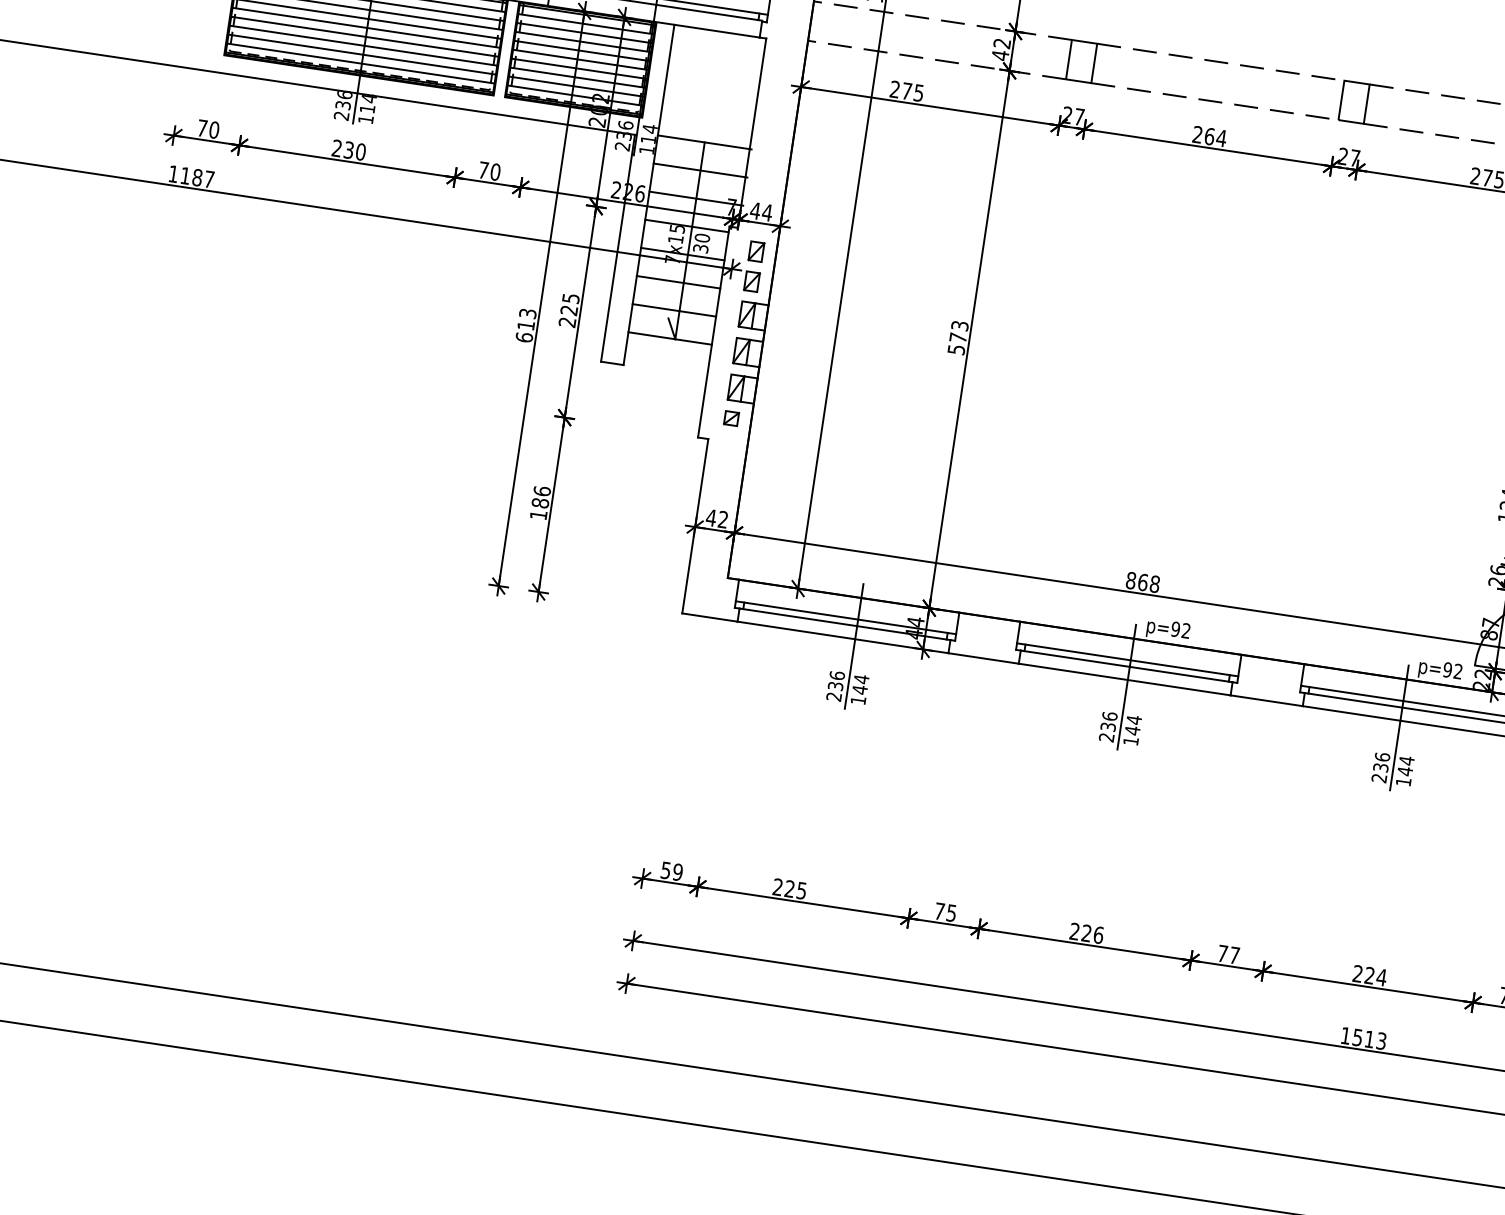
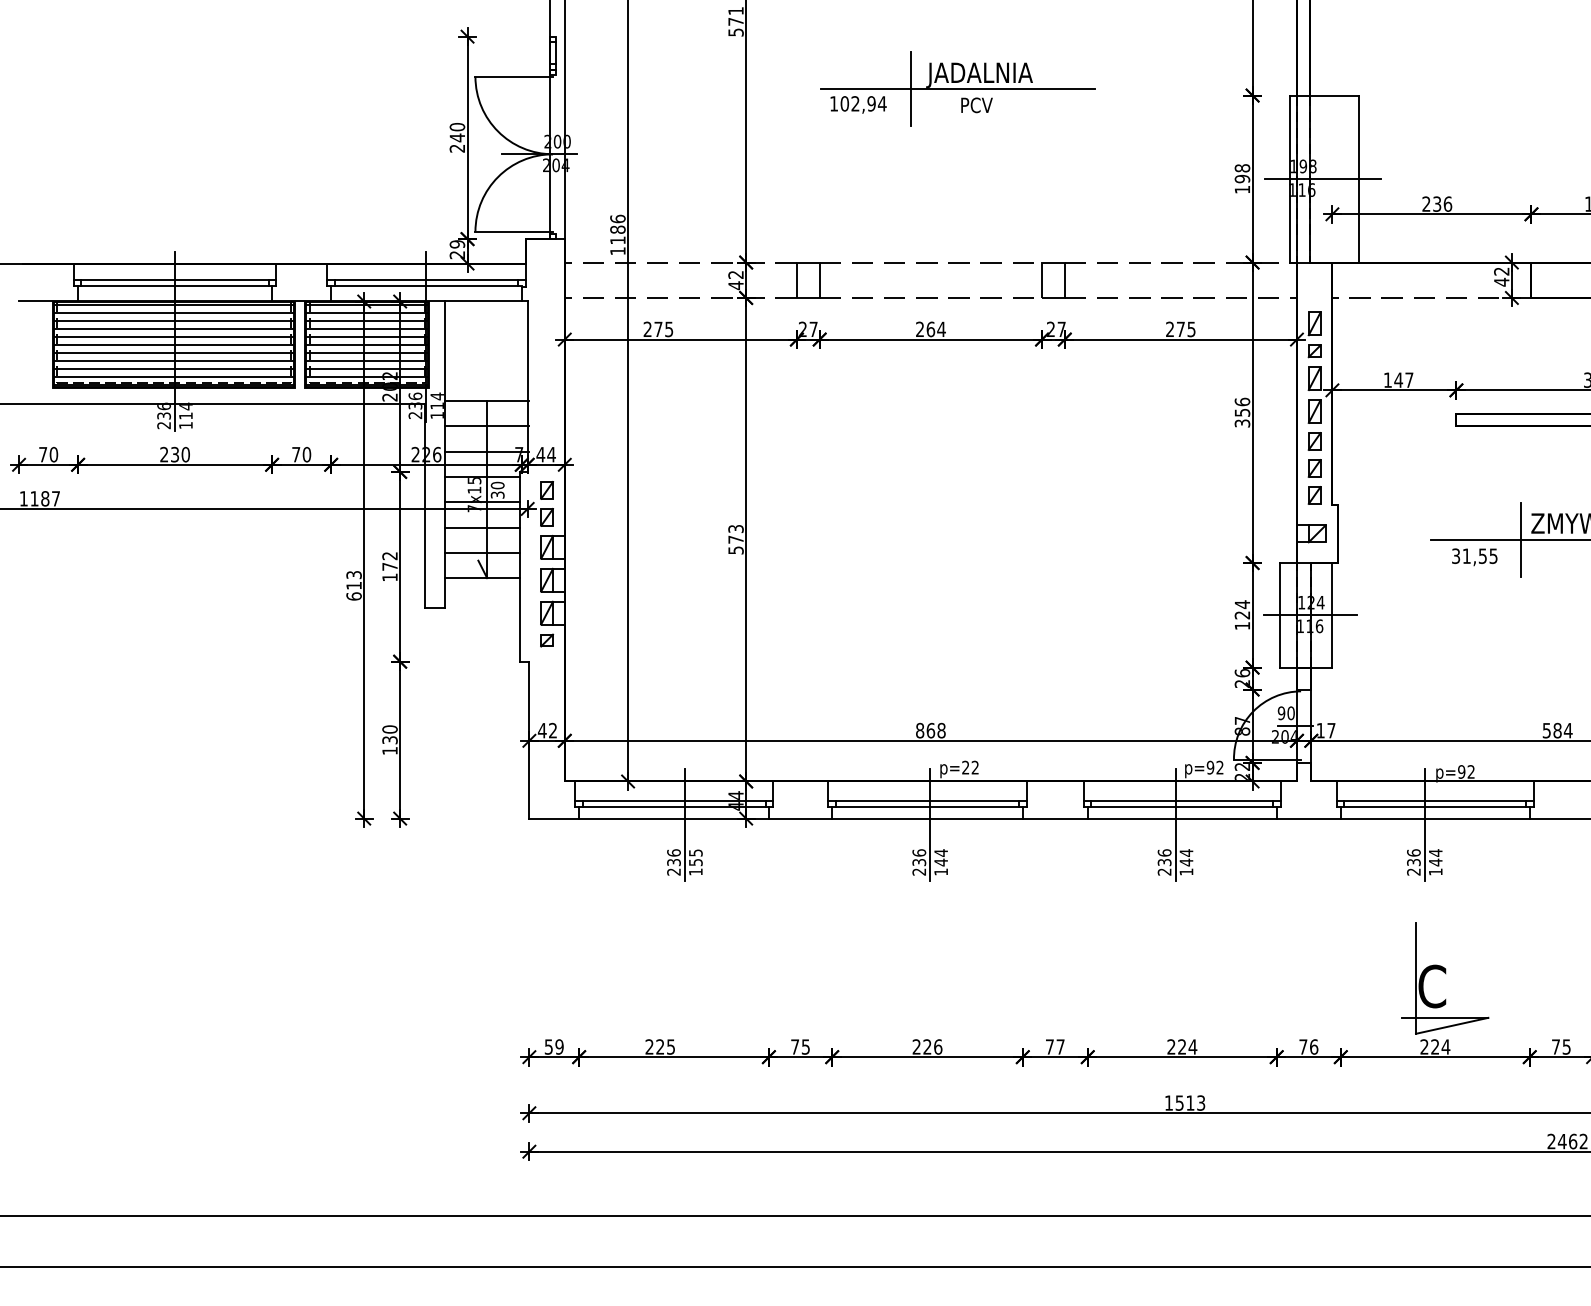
text: (568, 310) -> (389, 566), 225 -> 172
text: (540, 496) -> (389, 734), 186 -> 130
text: (1175, 629) -> (965, 767), p=92 -> p=22
text: (860, 684) -> (695, 857), 144 -> 155

